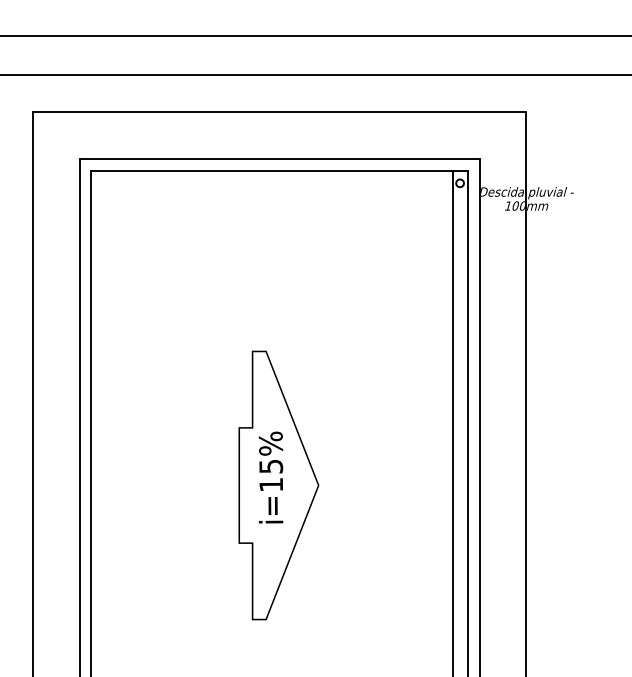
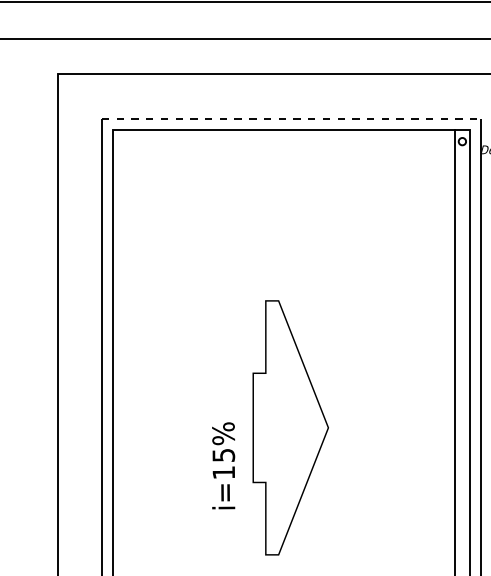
line: (280, 159) -> (292, 119), solid -> dashed
text: (270, 477) -> (223, 465), moved

